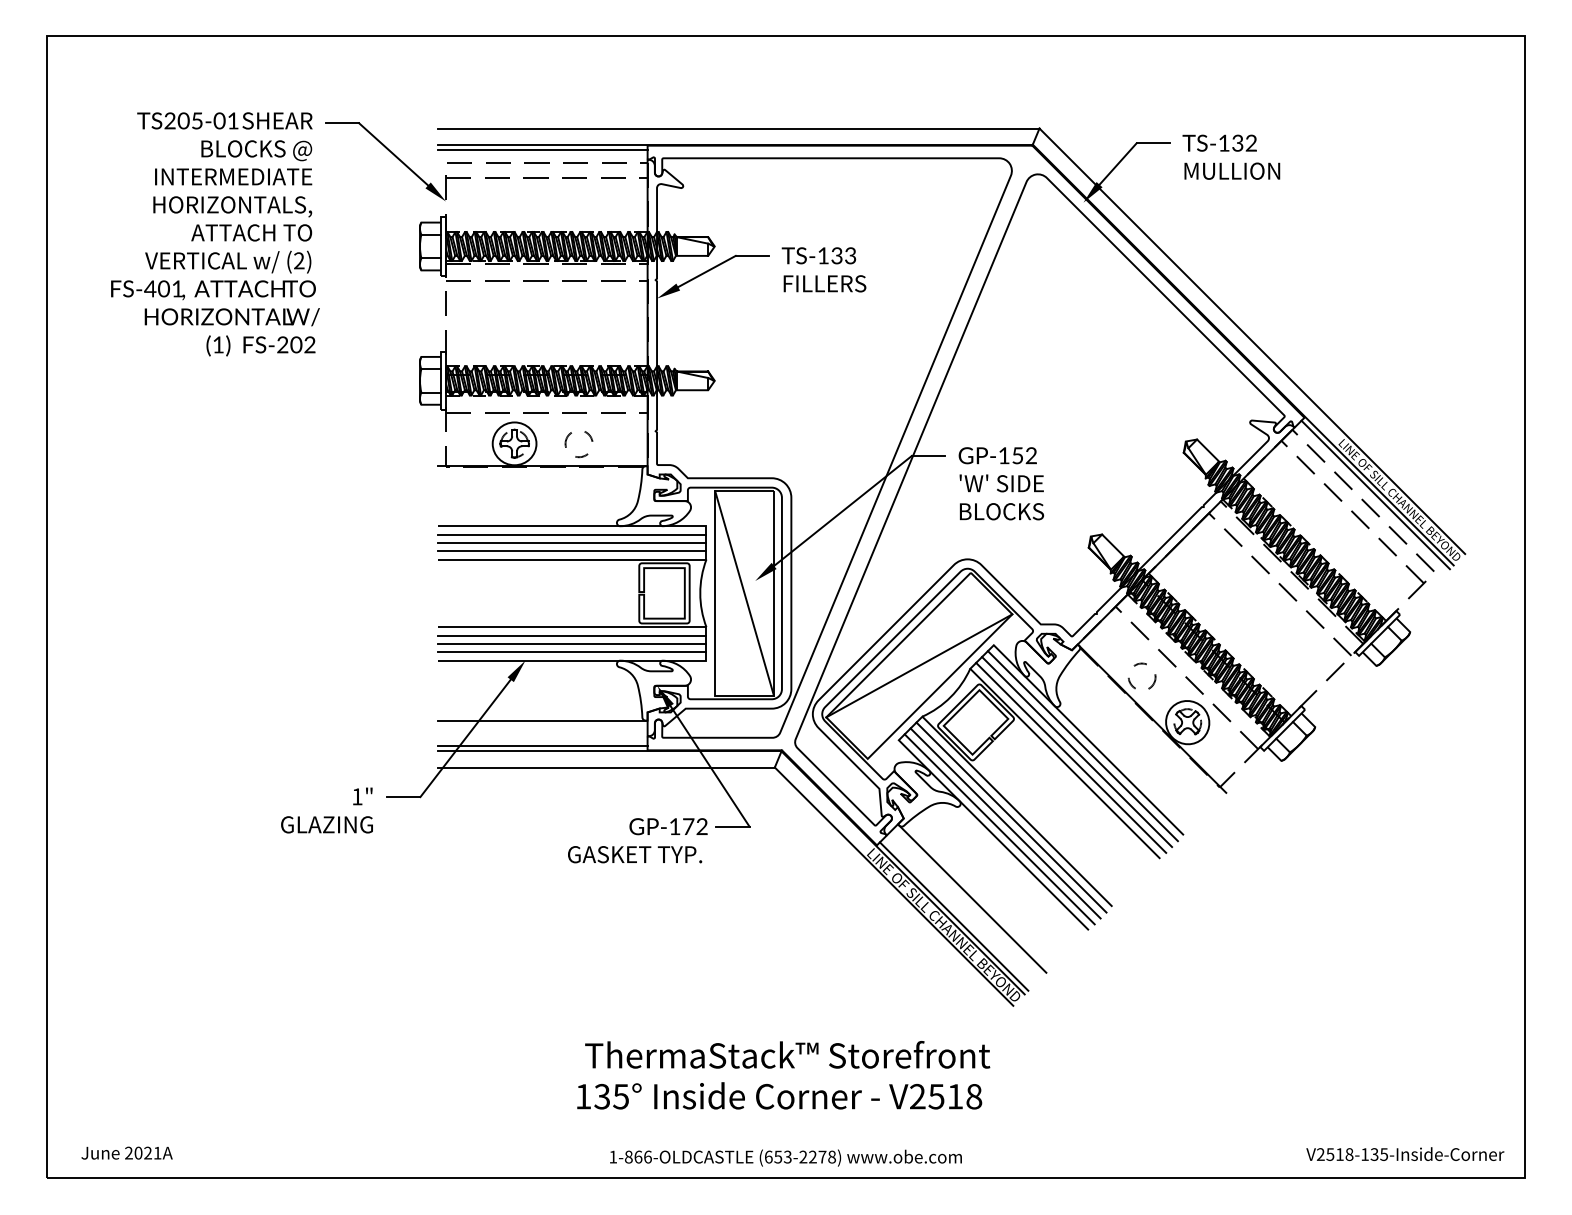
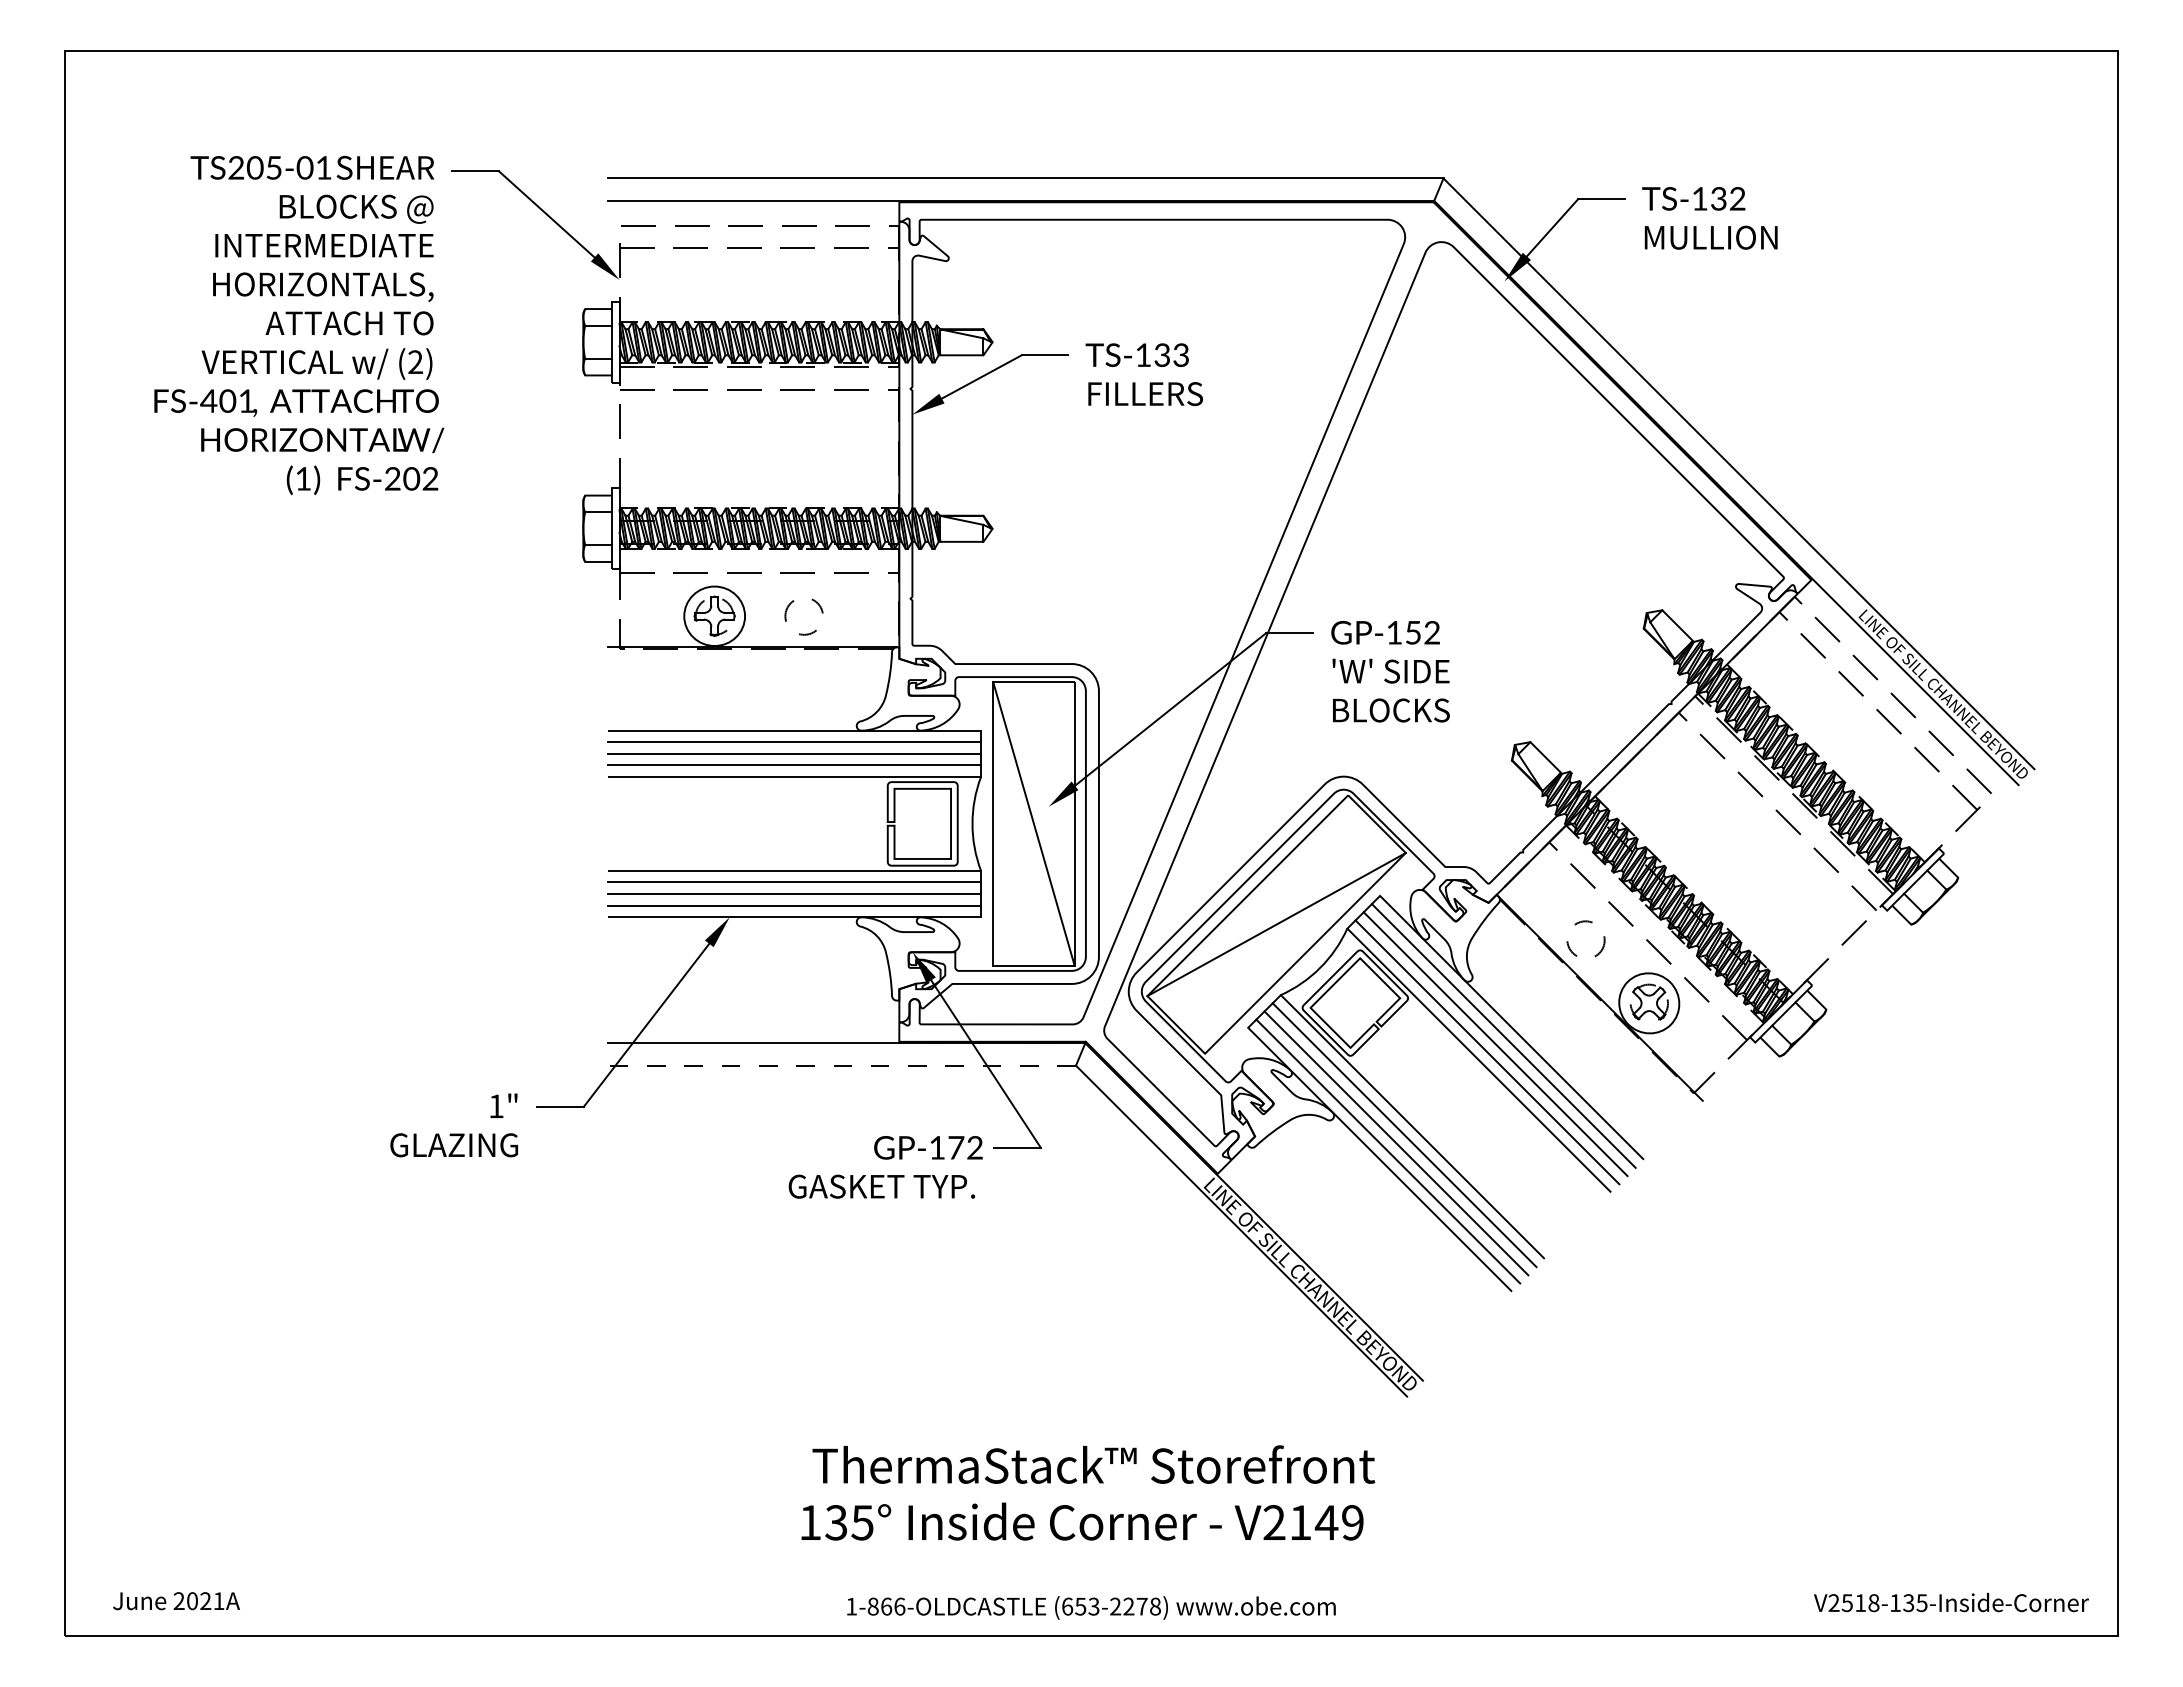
line: (542, 150) -> (753, 208), removed
line: (1375, 495) -> (1910, 687), removed
line: (541, 720) -> (751, 1000), removed
line: (542, 746) -> (753, 1036), removed
line: (605, 767) -> (841, 1065), solid -> dashed
line: (972, 899) -> (1350, 1248), removed
line: (953, 916) -> (1324, 1272), removed
text: (955, 1096) -> (1326, 1522), V2518 -> V2149

